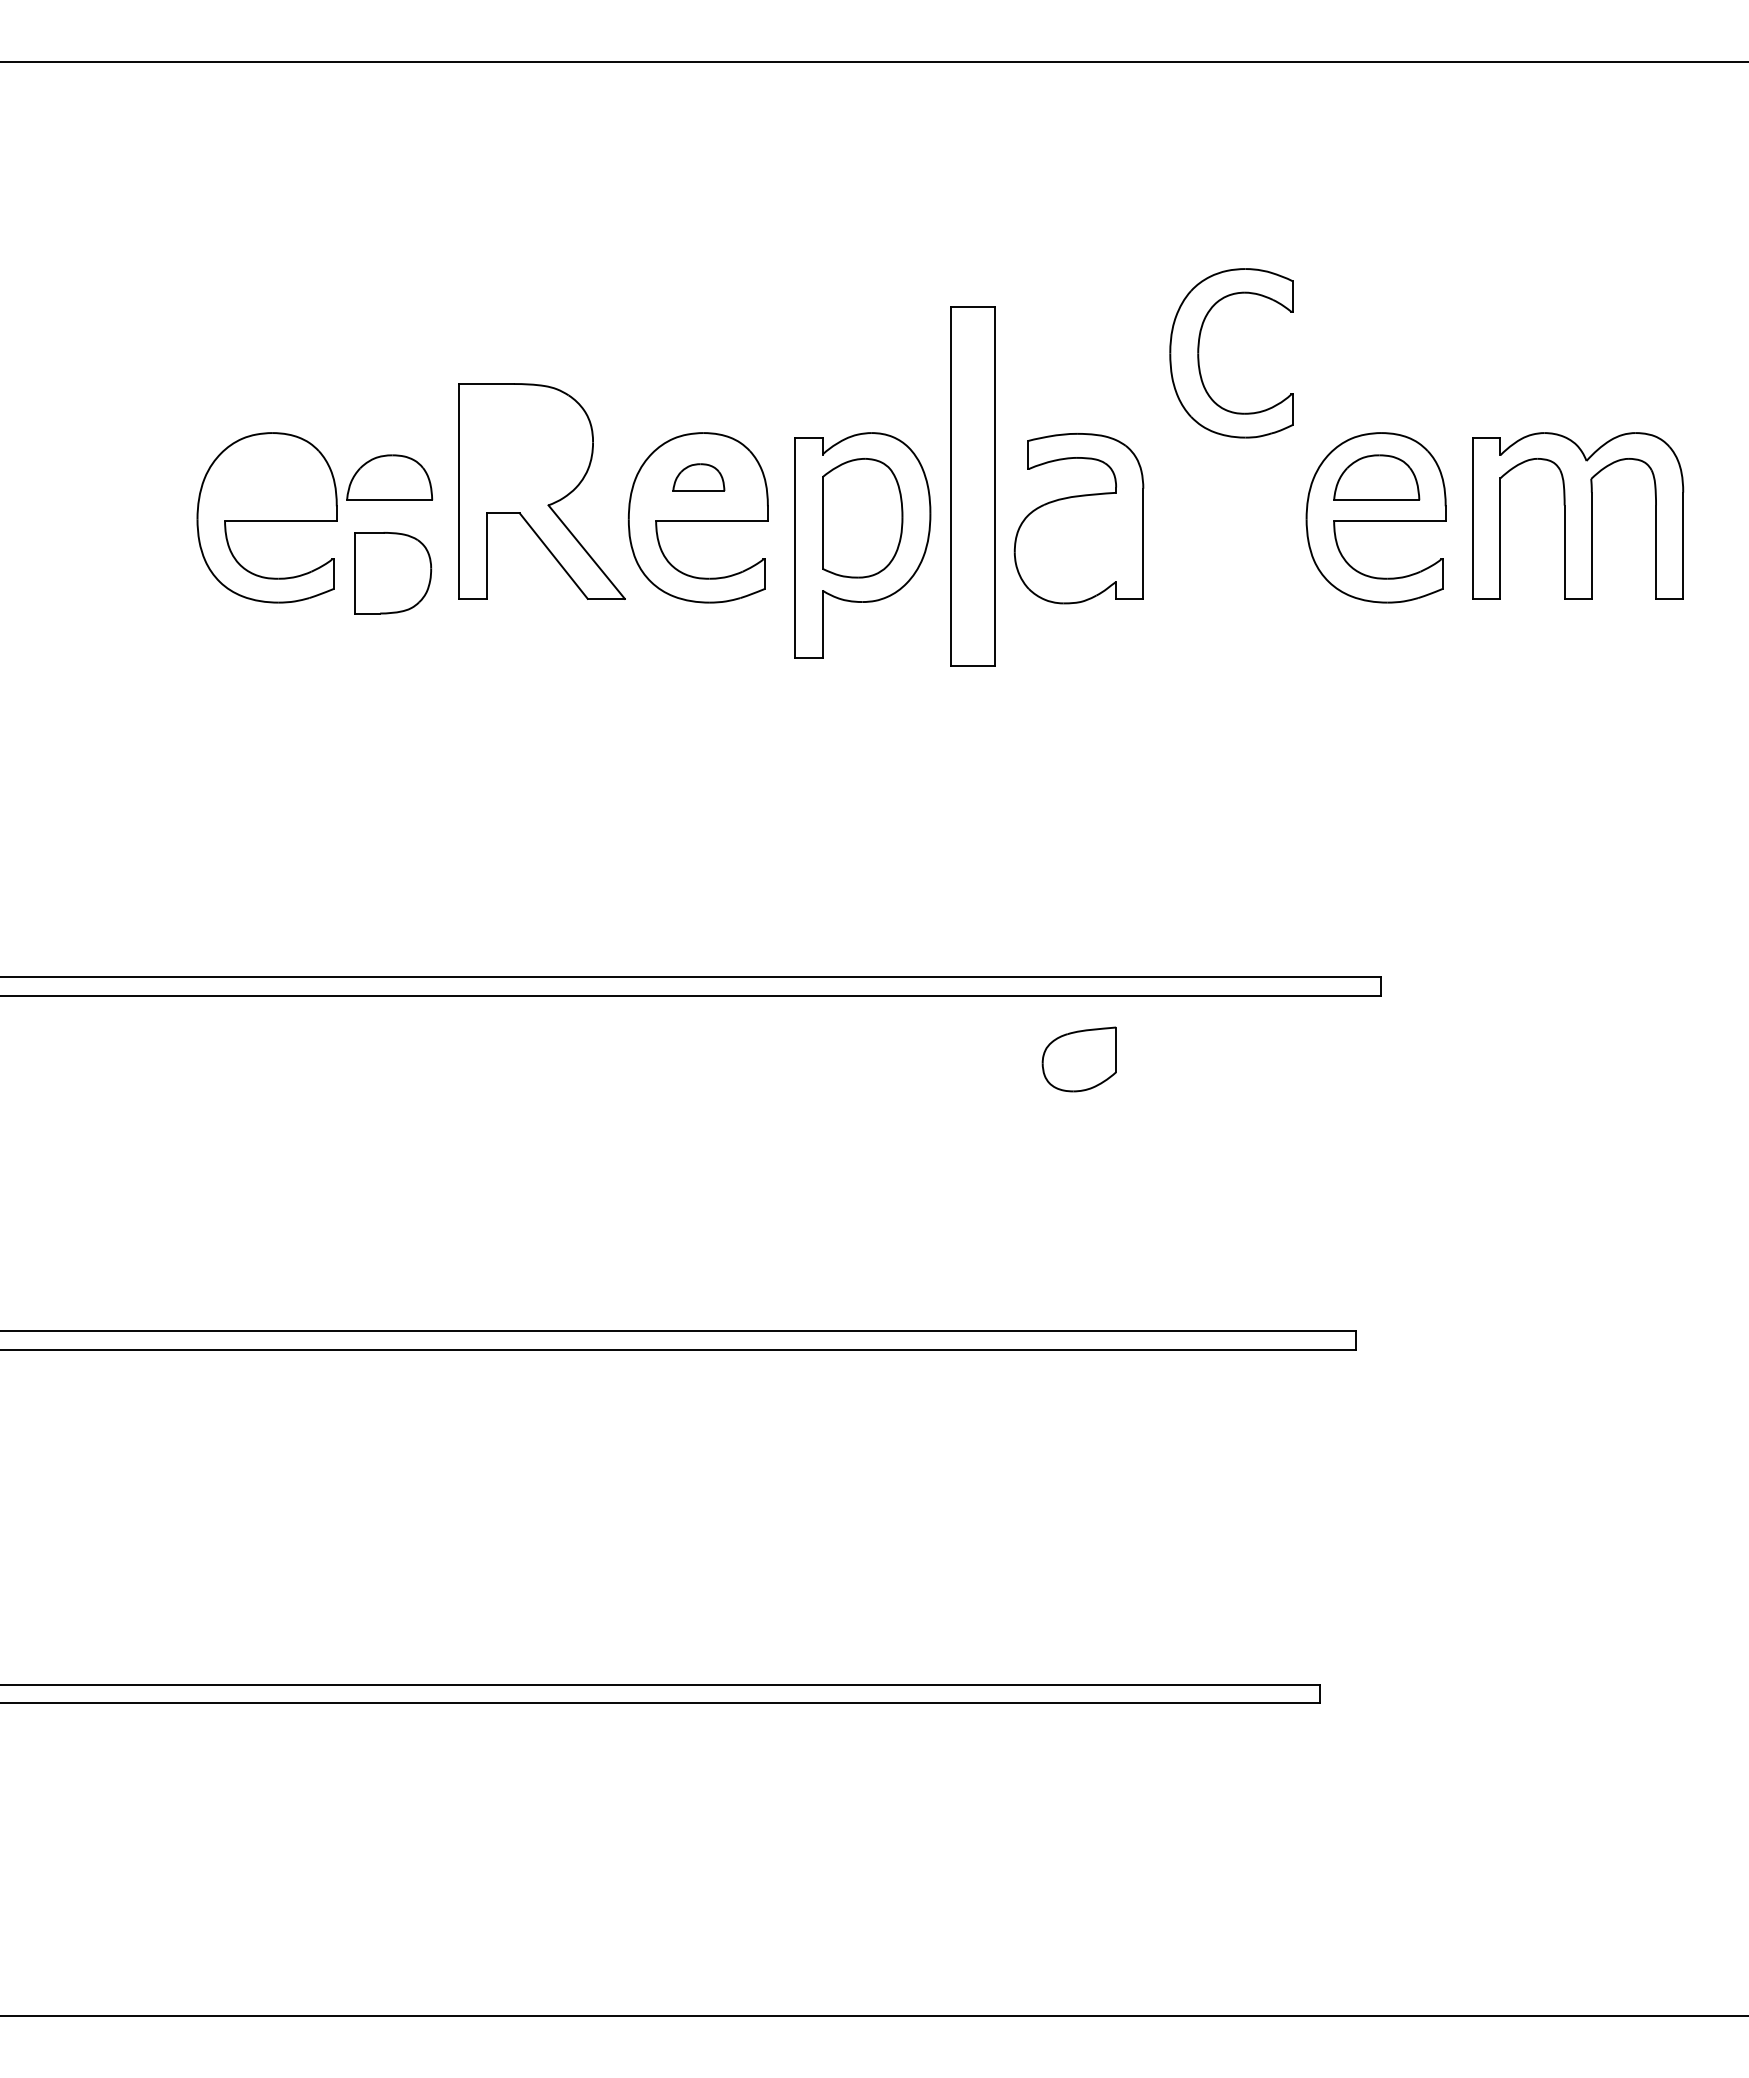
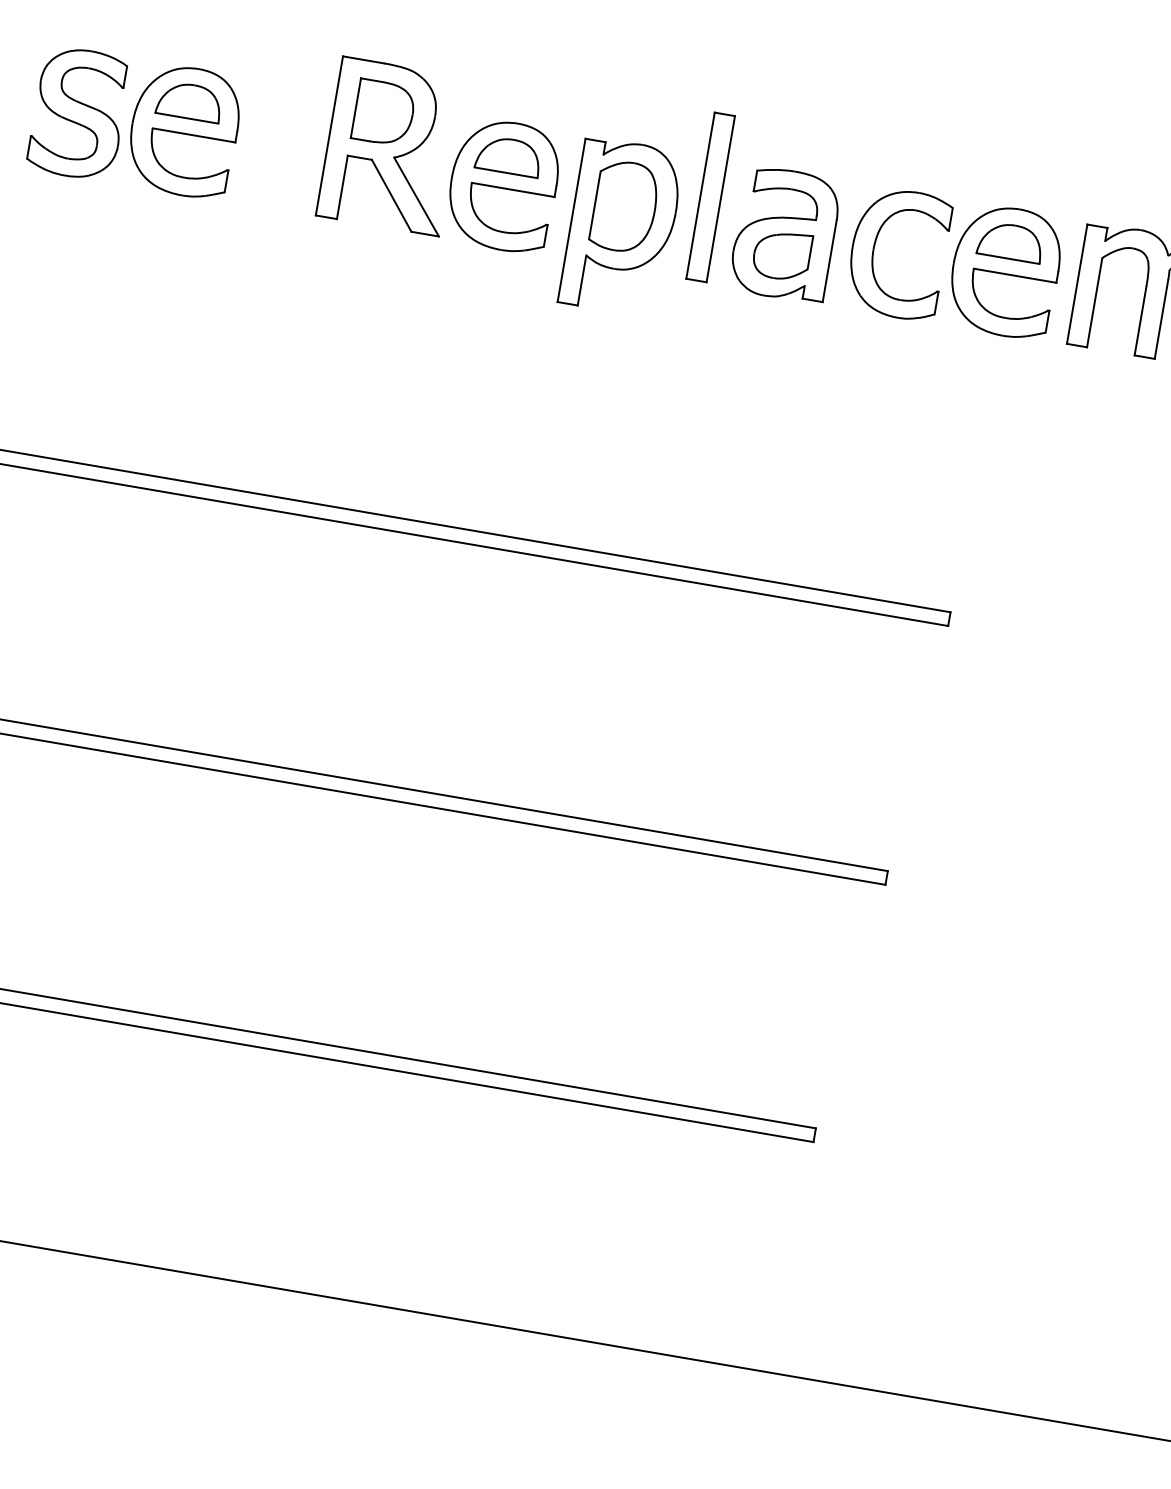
part: (1199, 353) -> (874, 249), moved
part: (389, 477) -> (189, 101), moved
part: (698, 477) -> (508, 155), size x1.67
part: (972, 486) -> (710, 197), size x0.62
part: (125, 518) -> (79, 113), added
part: (393, 573) -> (384, 113), moved
part: (1078, 1059) -> (781, 255), moved

